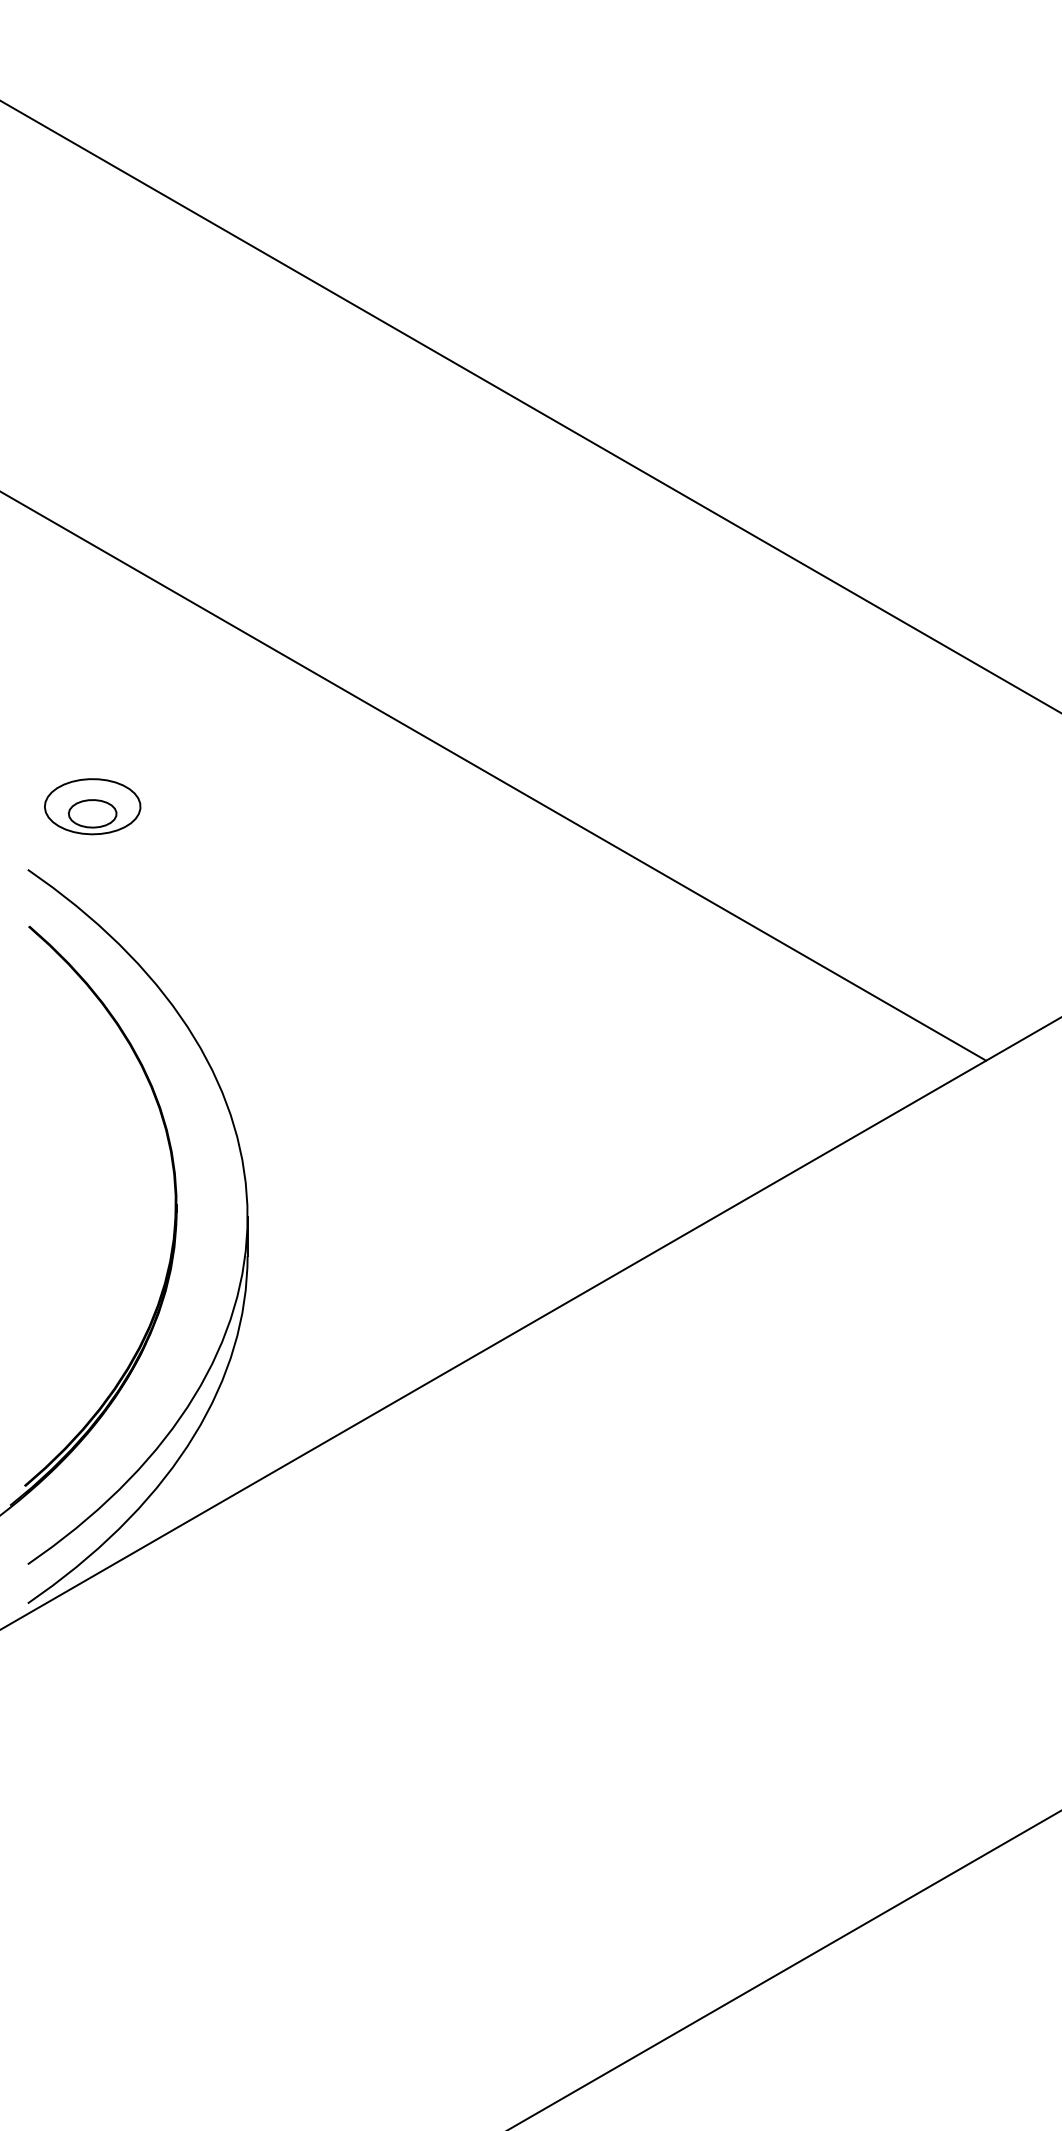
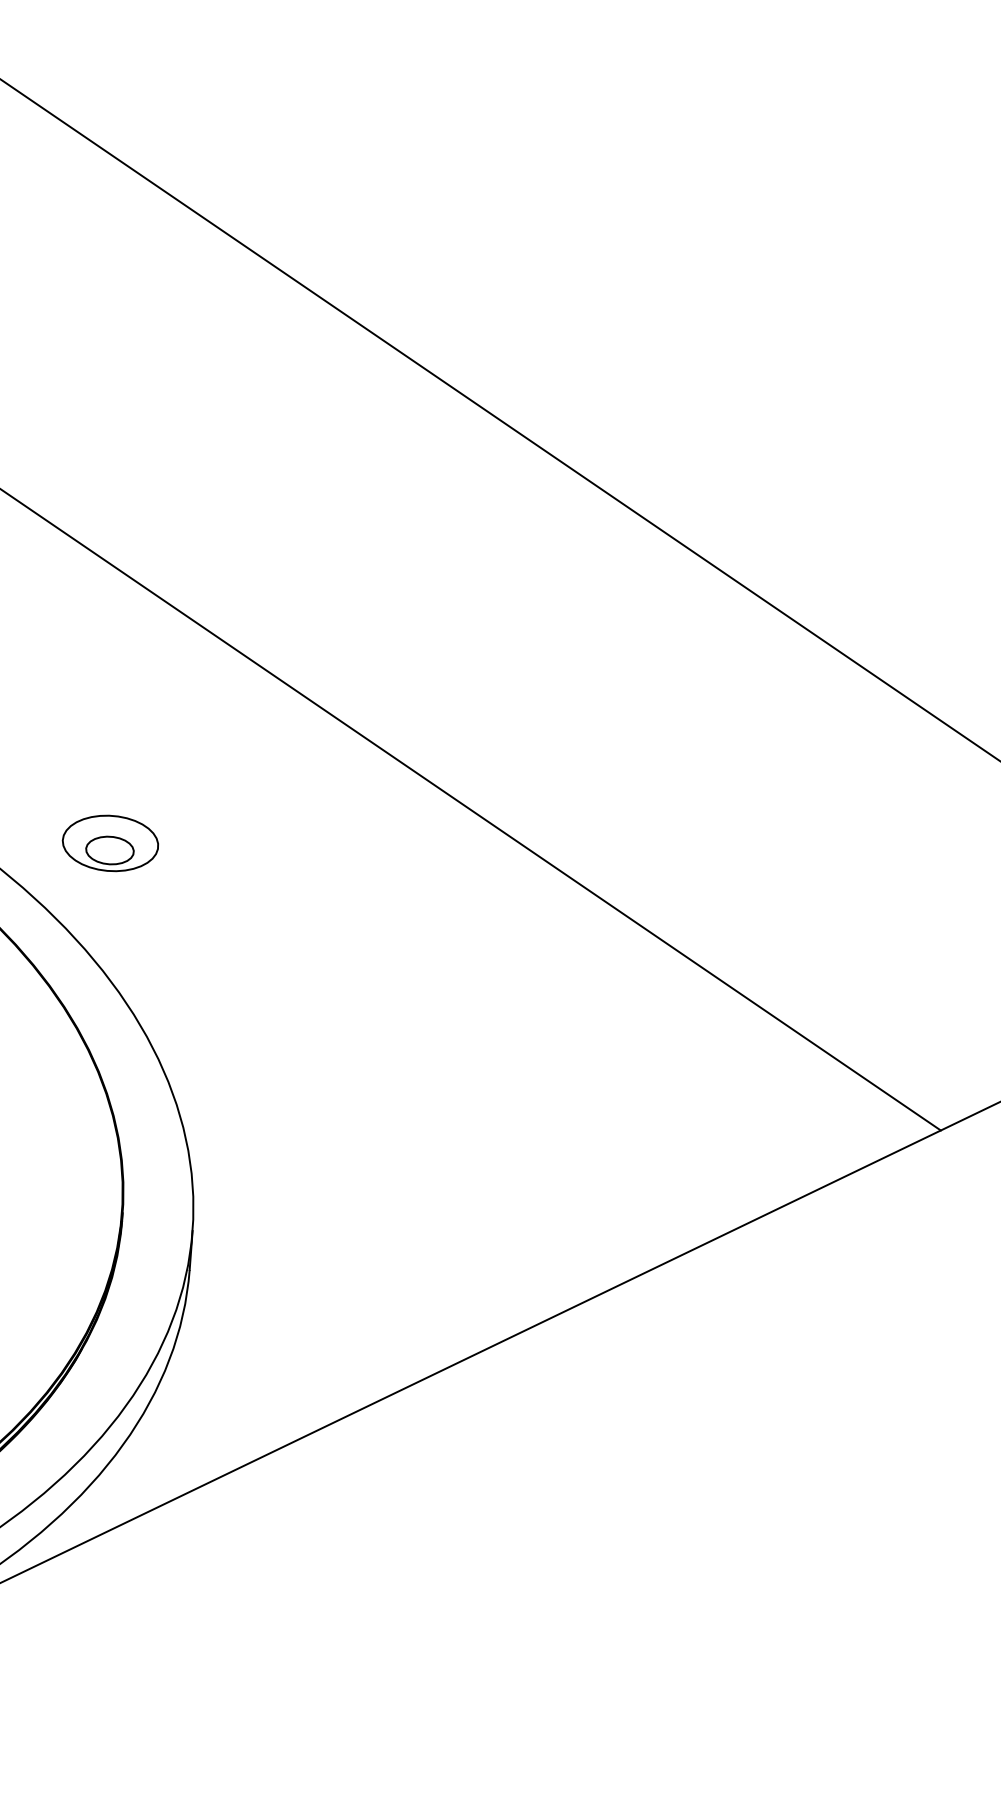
part: (92, 806) -> (110, 843), moved

